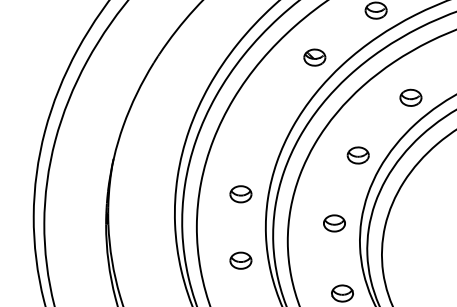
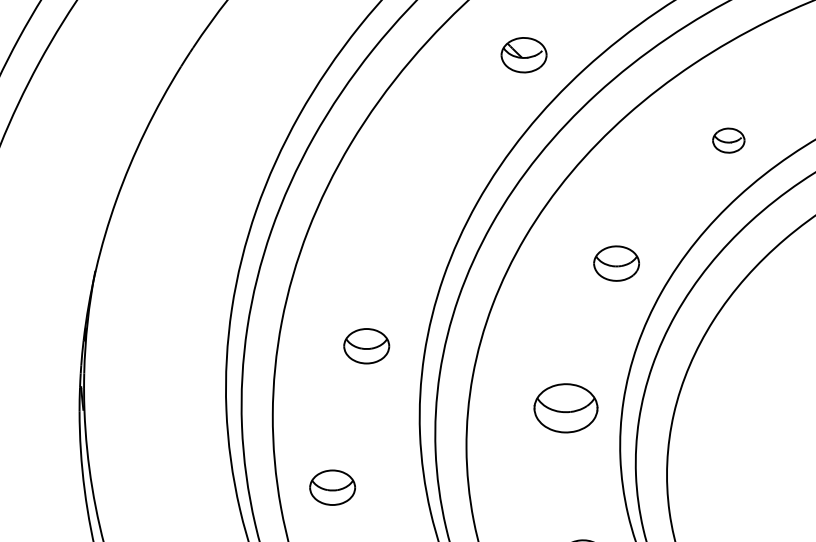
part: (410, 97) -> (727, 140), size x0.7
part: (334, 223) -> (565, 408), size x1.4
part: (240, 260) -> (331, 487), moved

